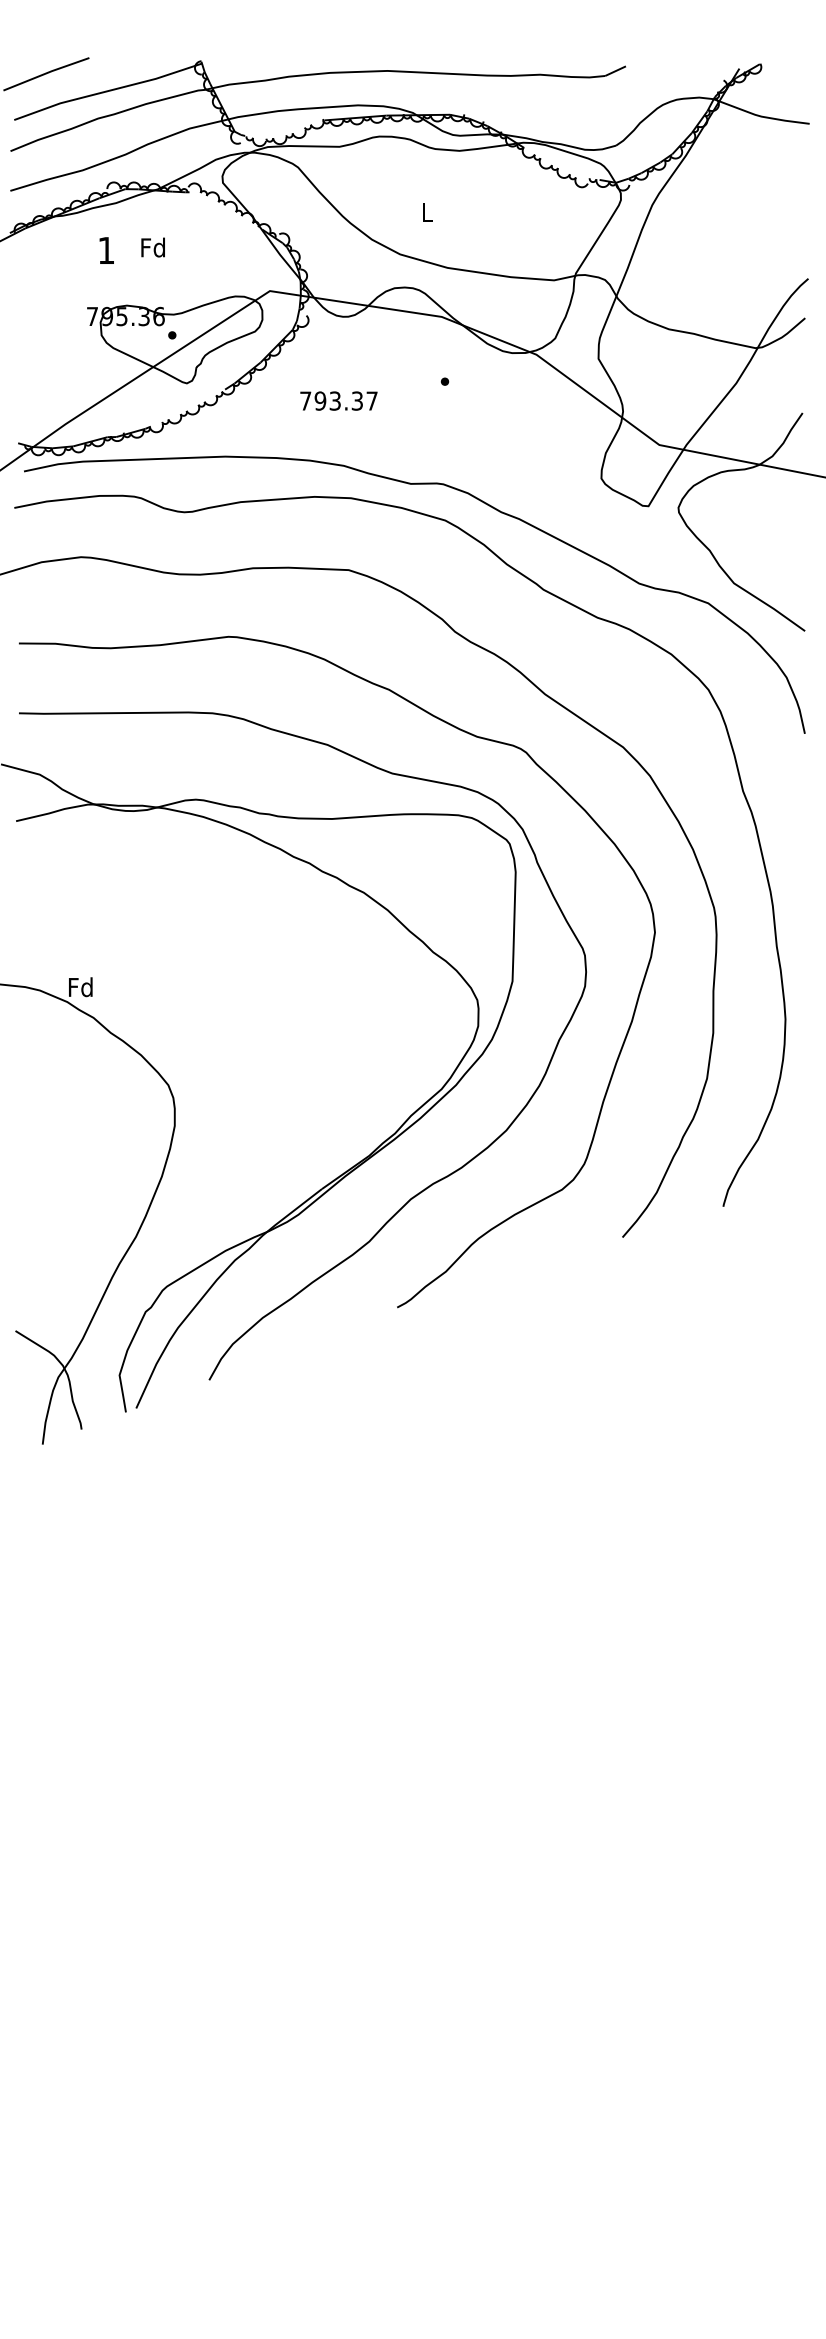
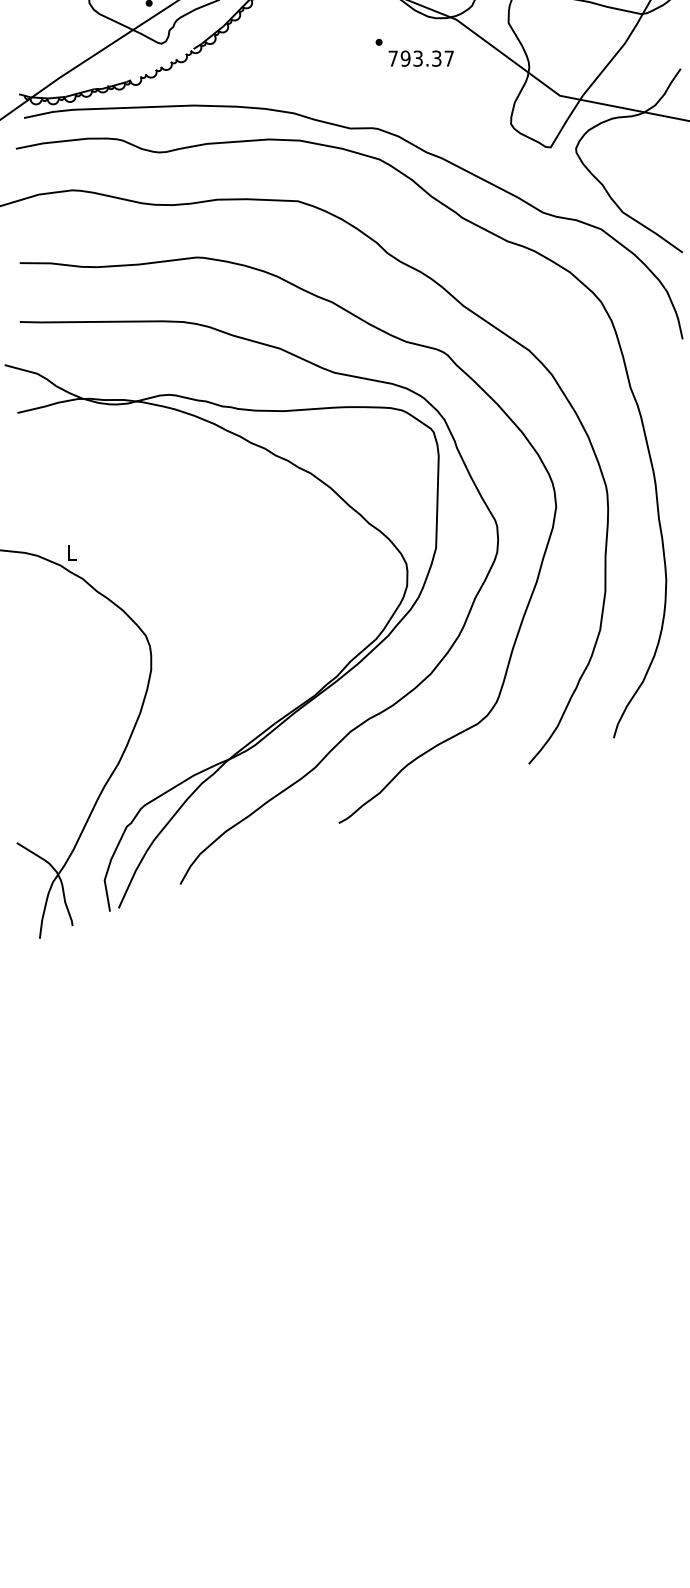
text: (338, 400) -> (420, 58), moved
text: (80, 987) -> (71, 553), Fd -> L

